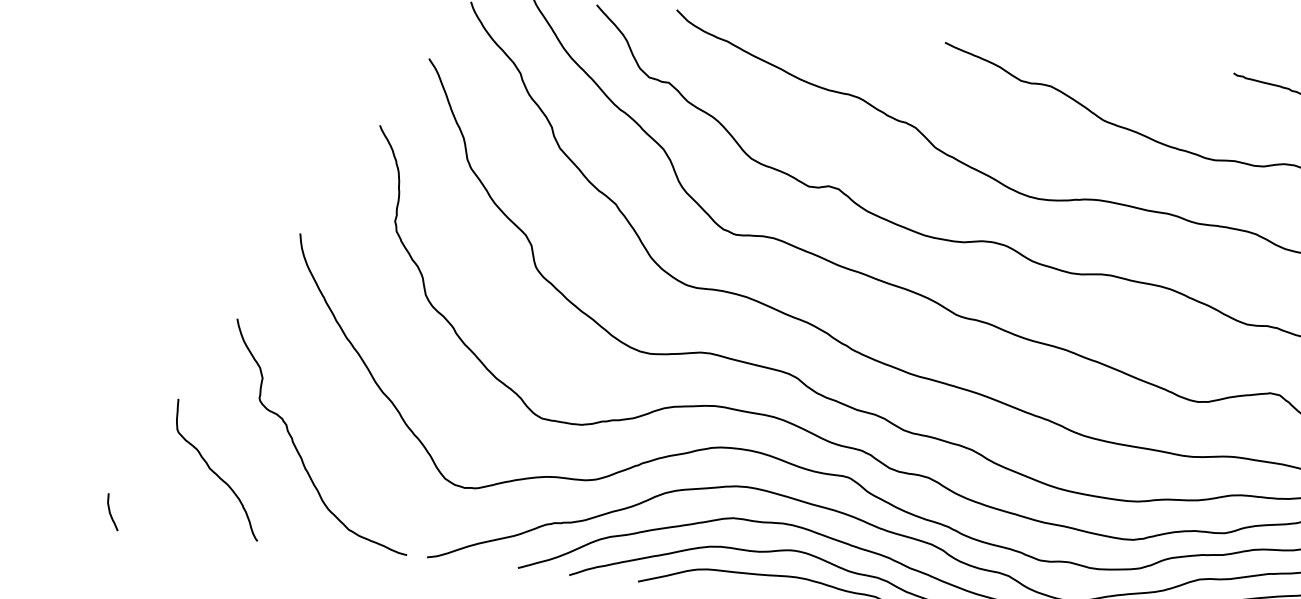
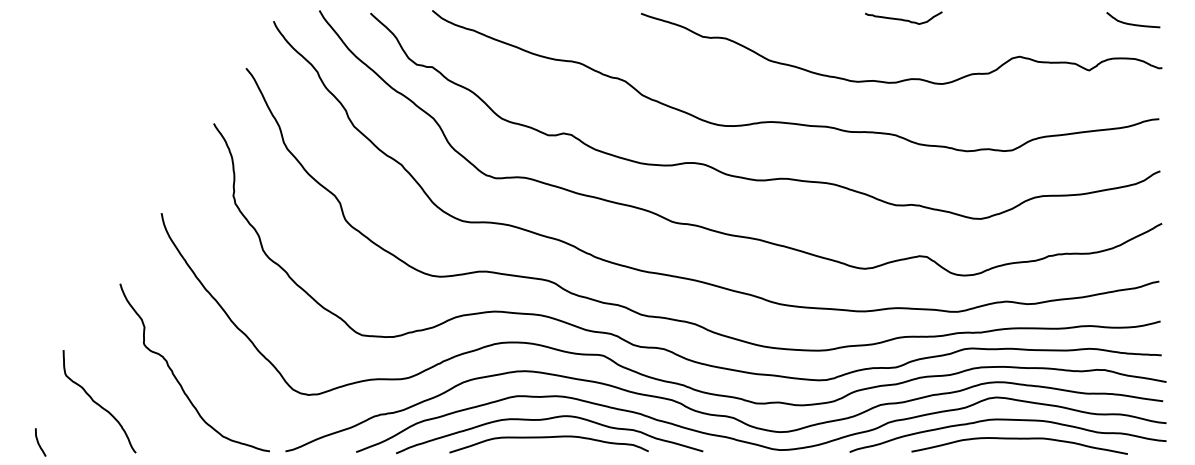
curve: (214, 471) -> (97, 402), moved

